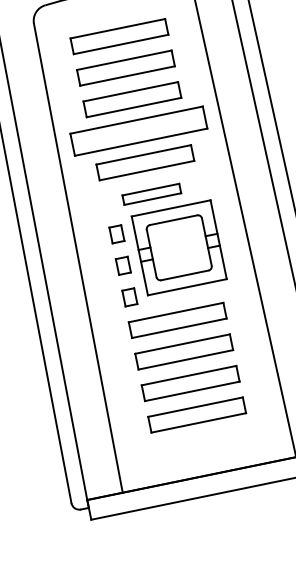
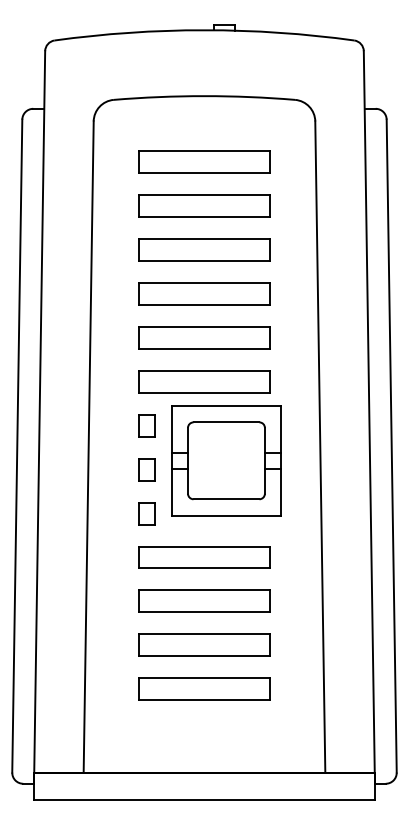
part: (138, 130) -> (204, 293), size x0.71
part: (151, 194) -> (204, 381), size x1.67

